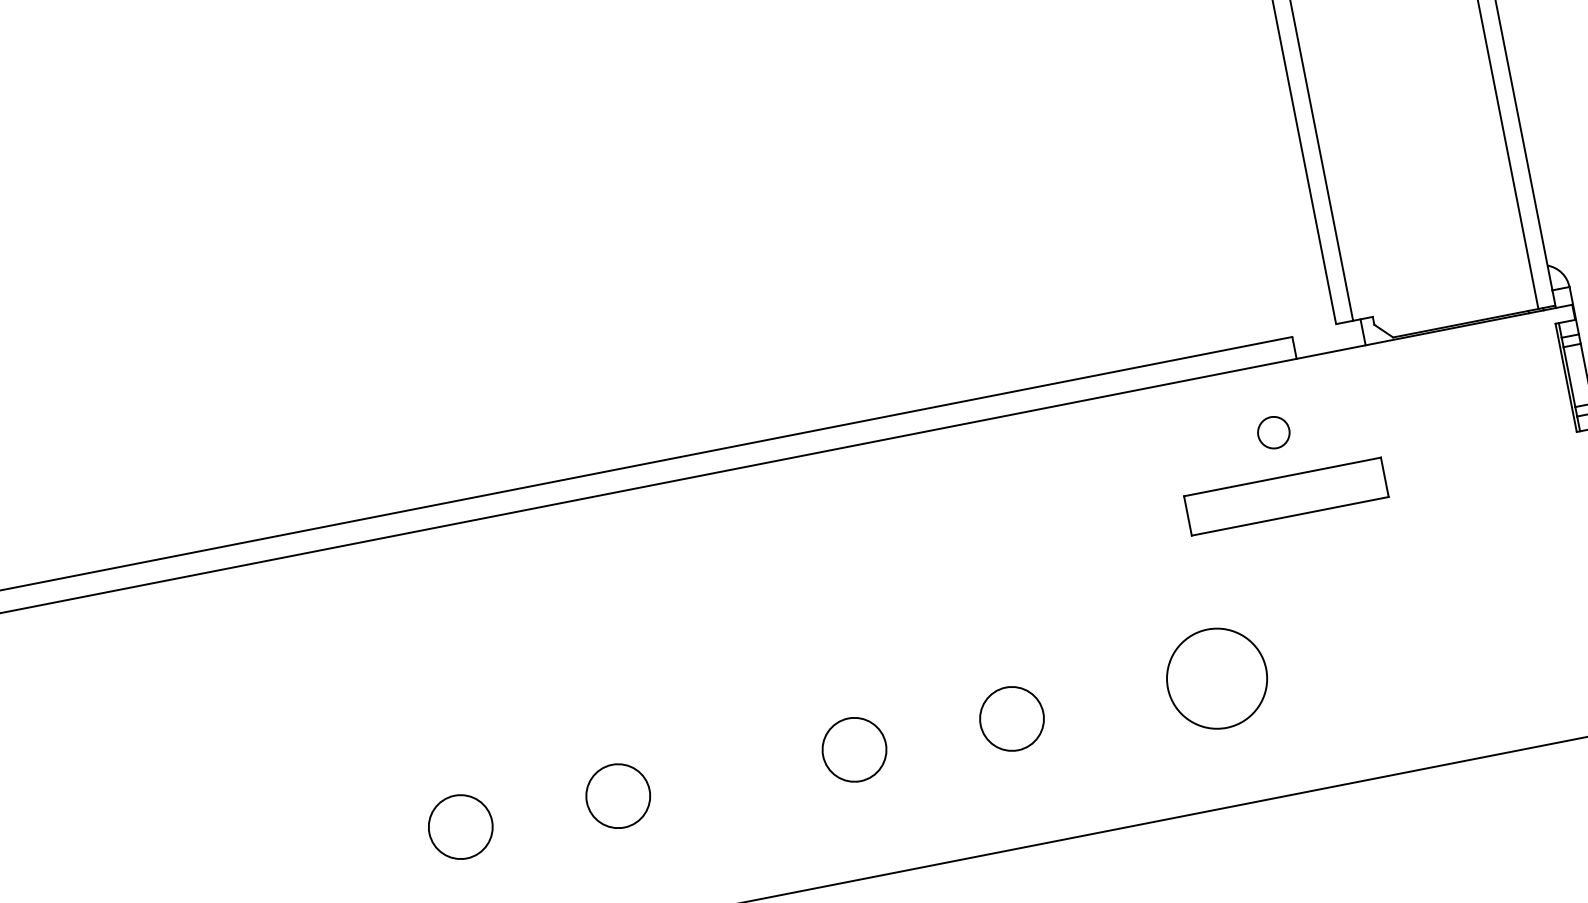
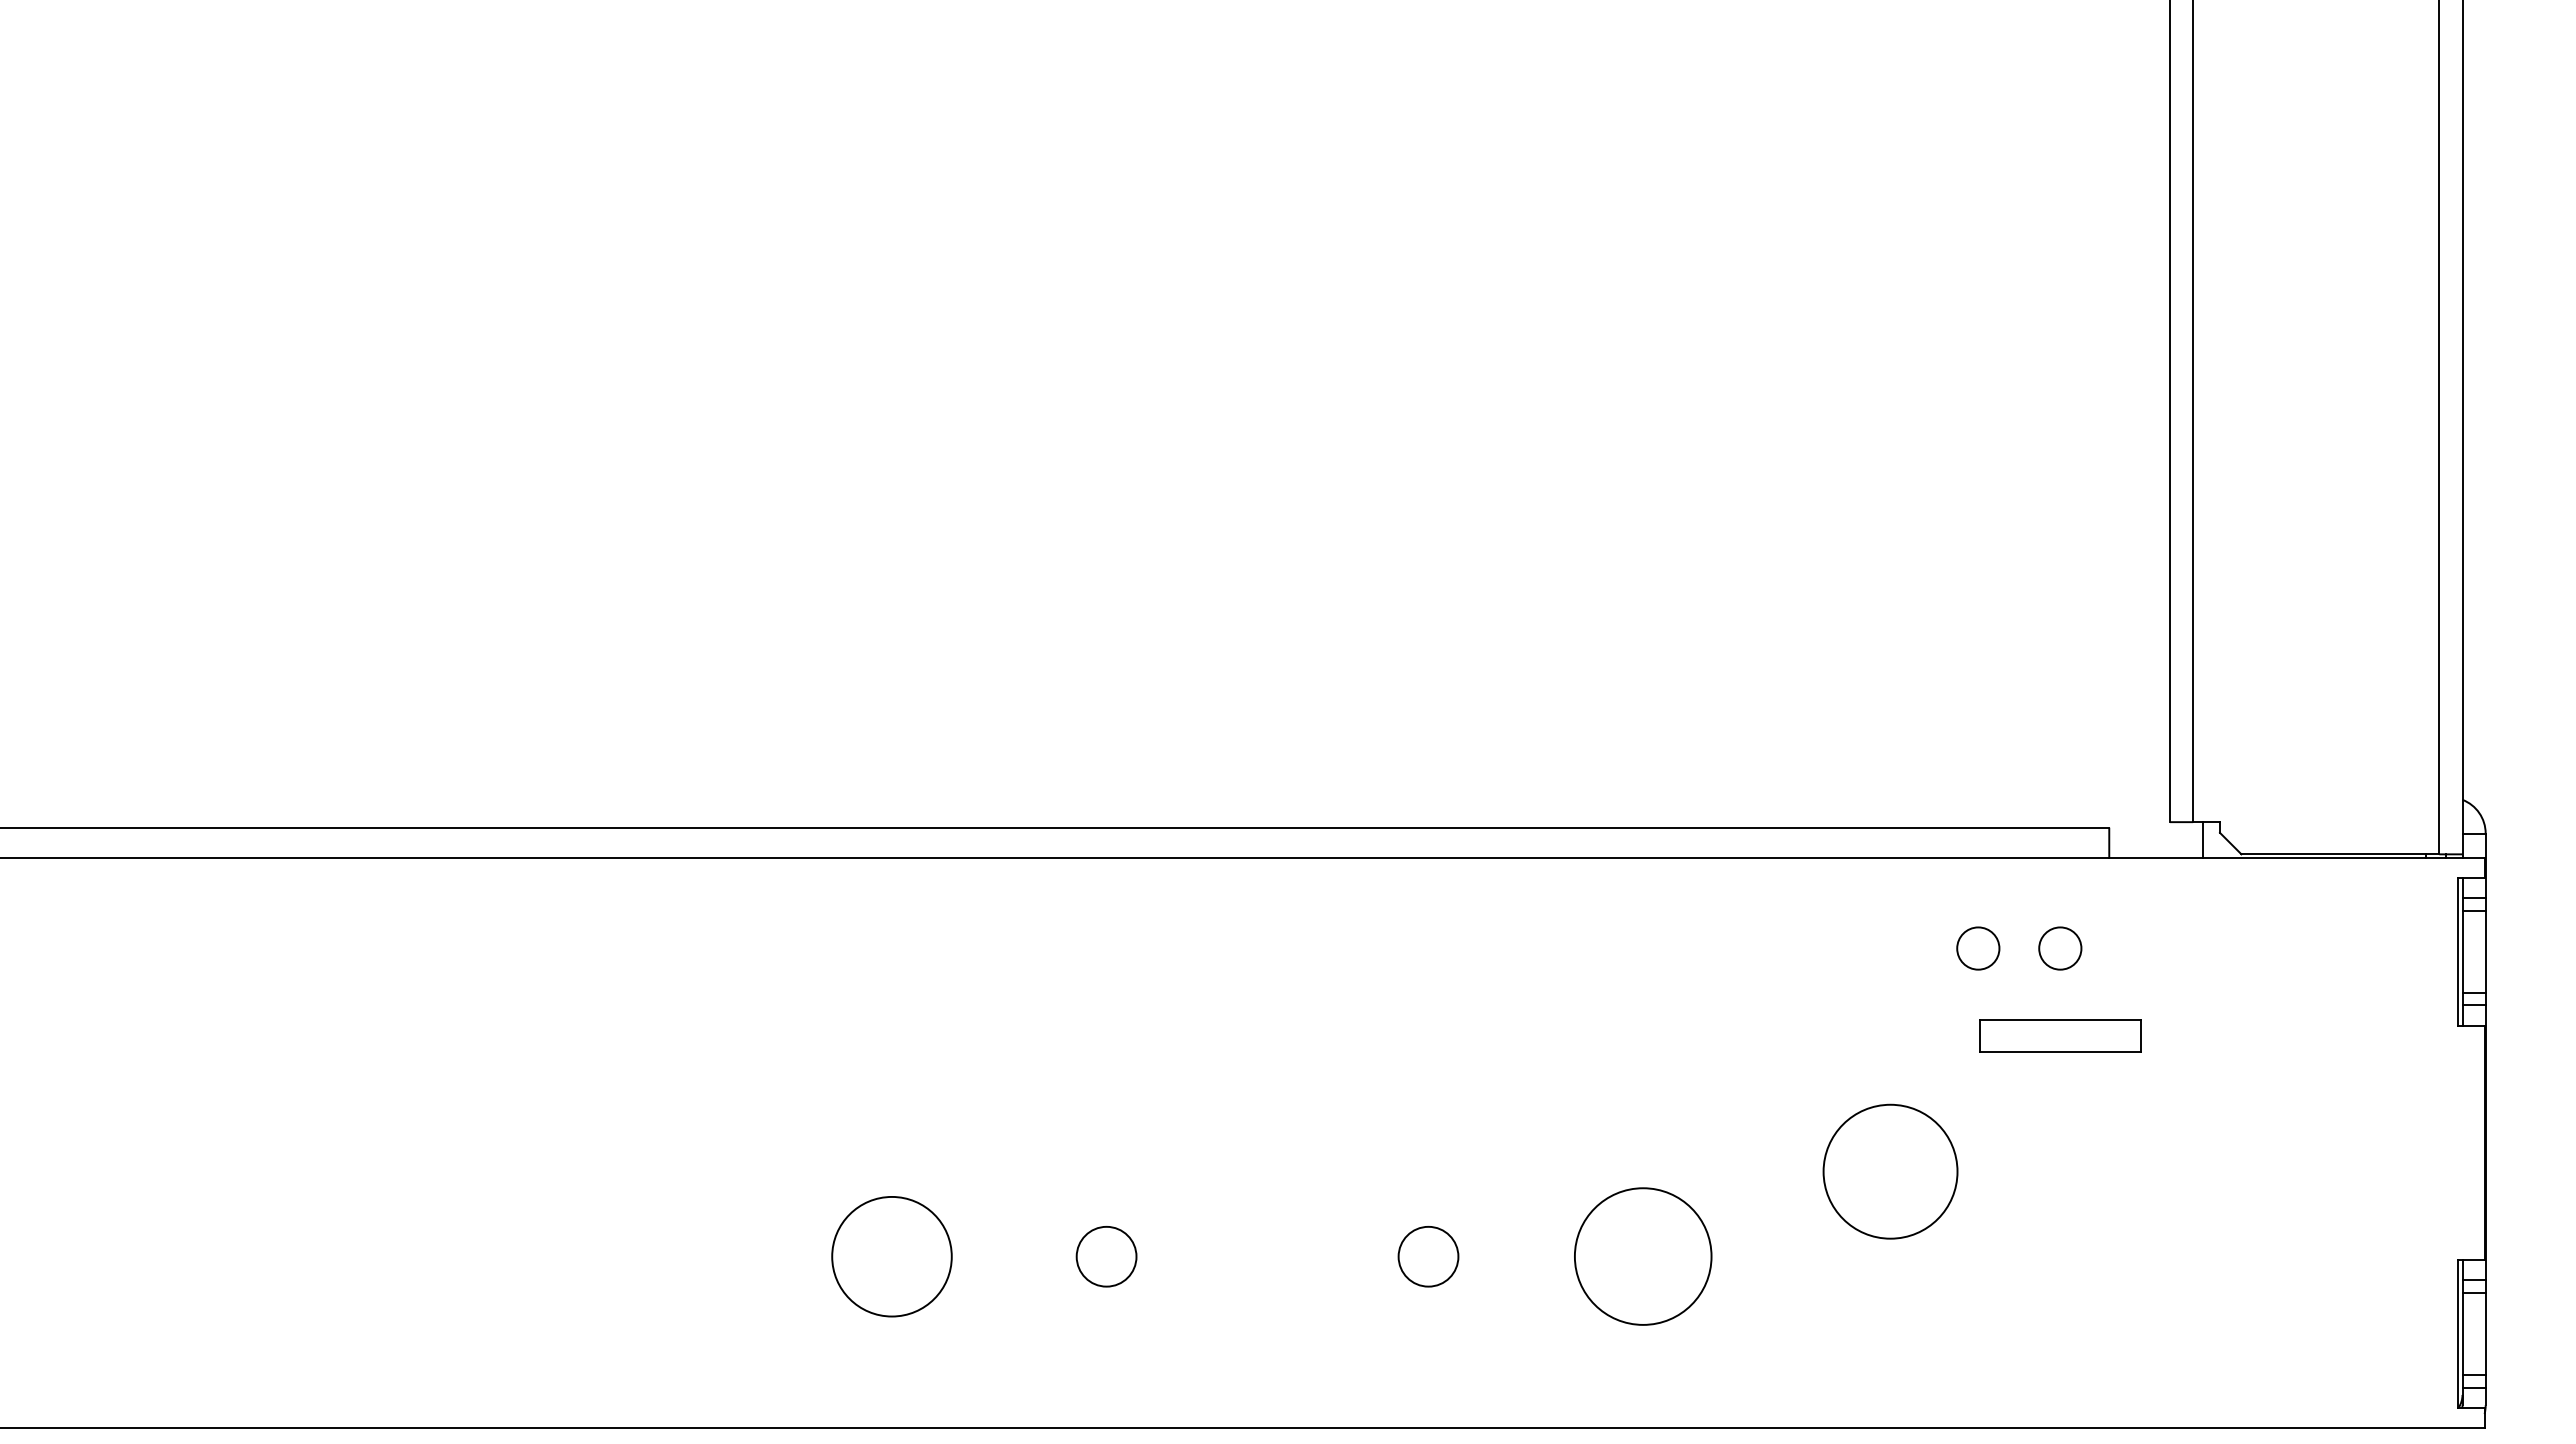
circle: (1213, 444) -> (1978, 948), added
part: (1285, 496) -> (2059, 1035), size x0.6
circle: (1217, 678) -> (1890, 1171), moved
circle: (1011, 718) -> (1642, 1256), size x1.6
circle: (854, 749) -> (1428, 1256), size x0.7
circle: (618, 796) -> (1106, 1256), size x0.7
circle: (460, 826) -> (891, 1256), size x1.4

